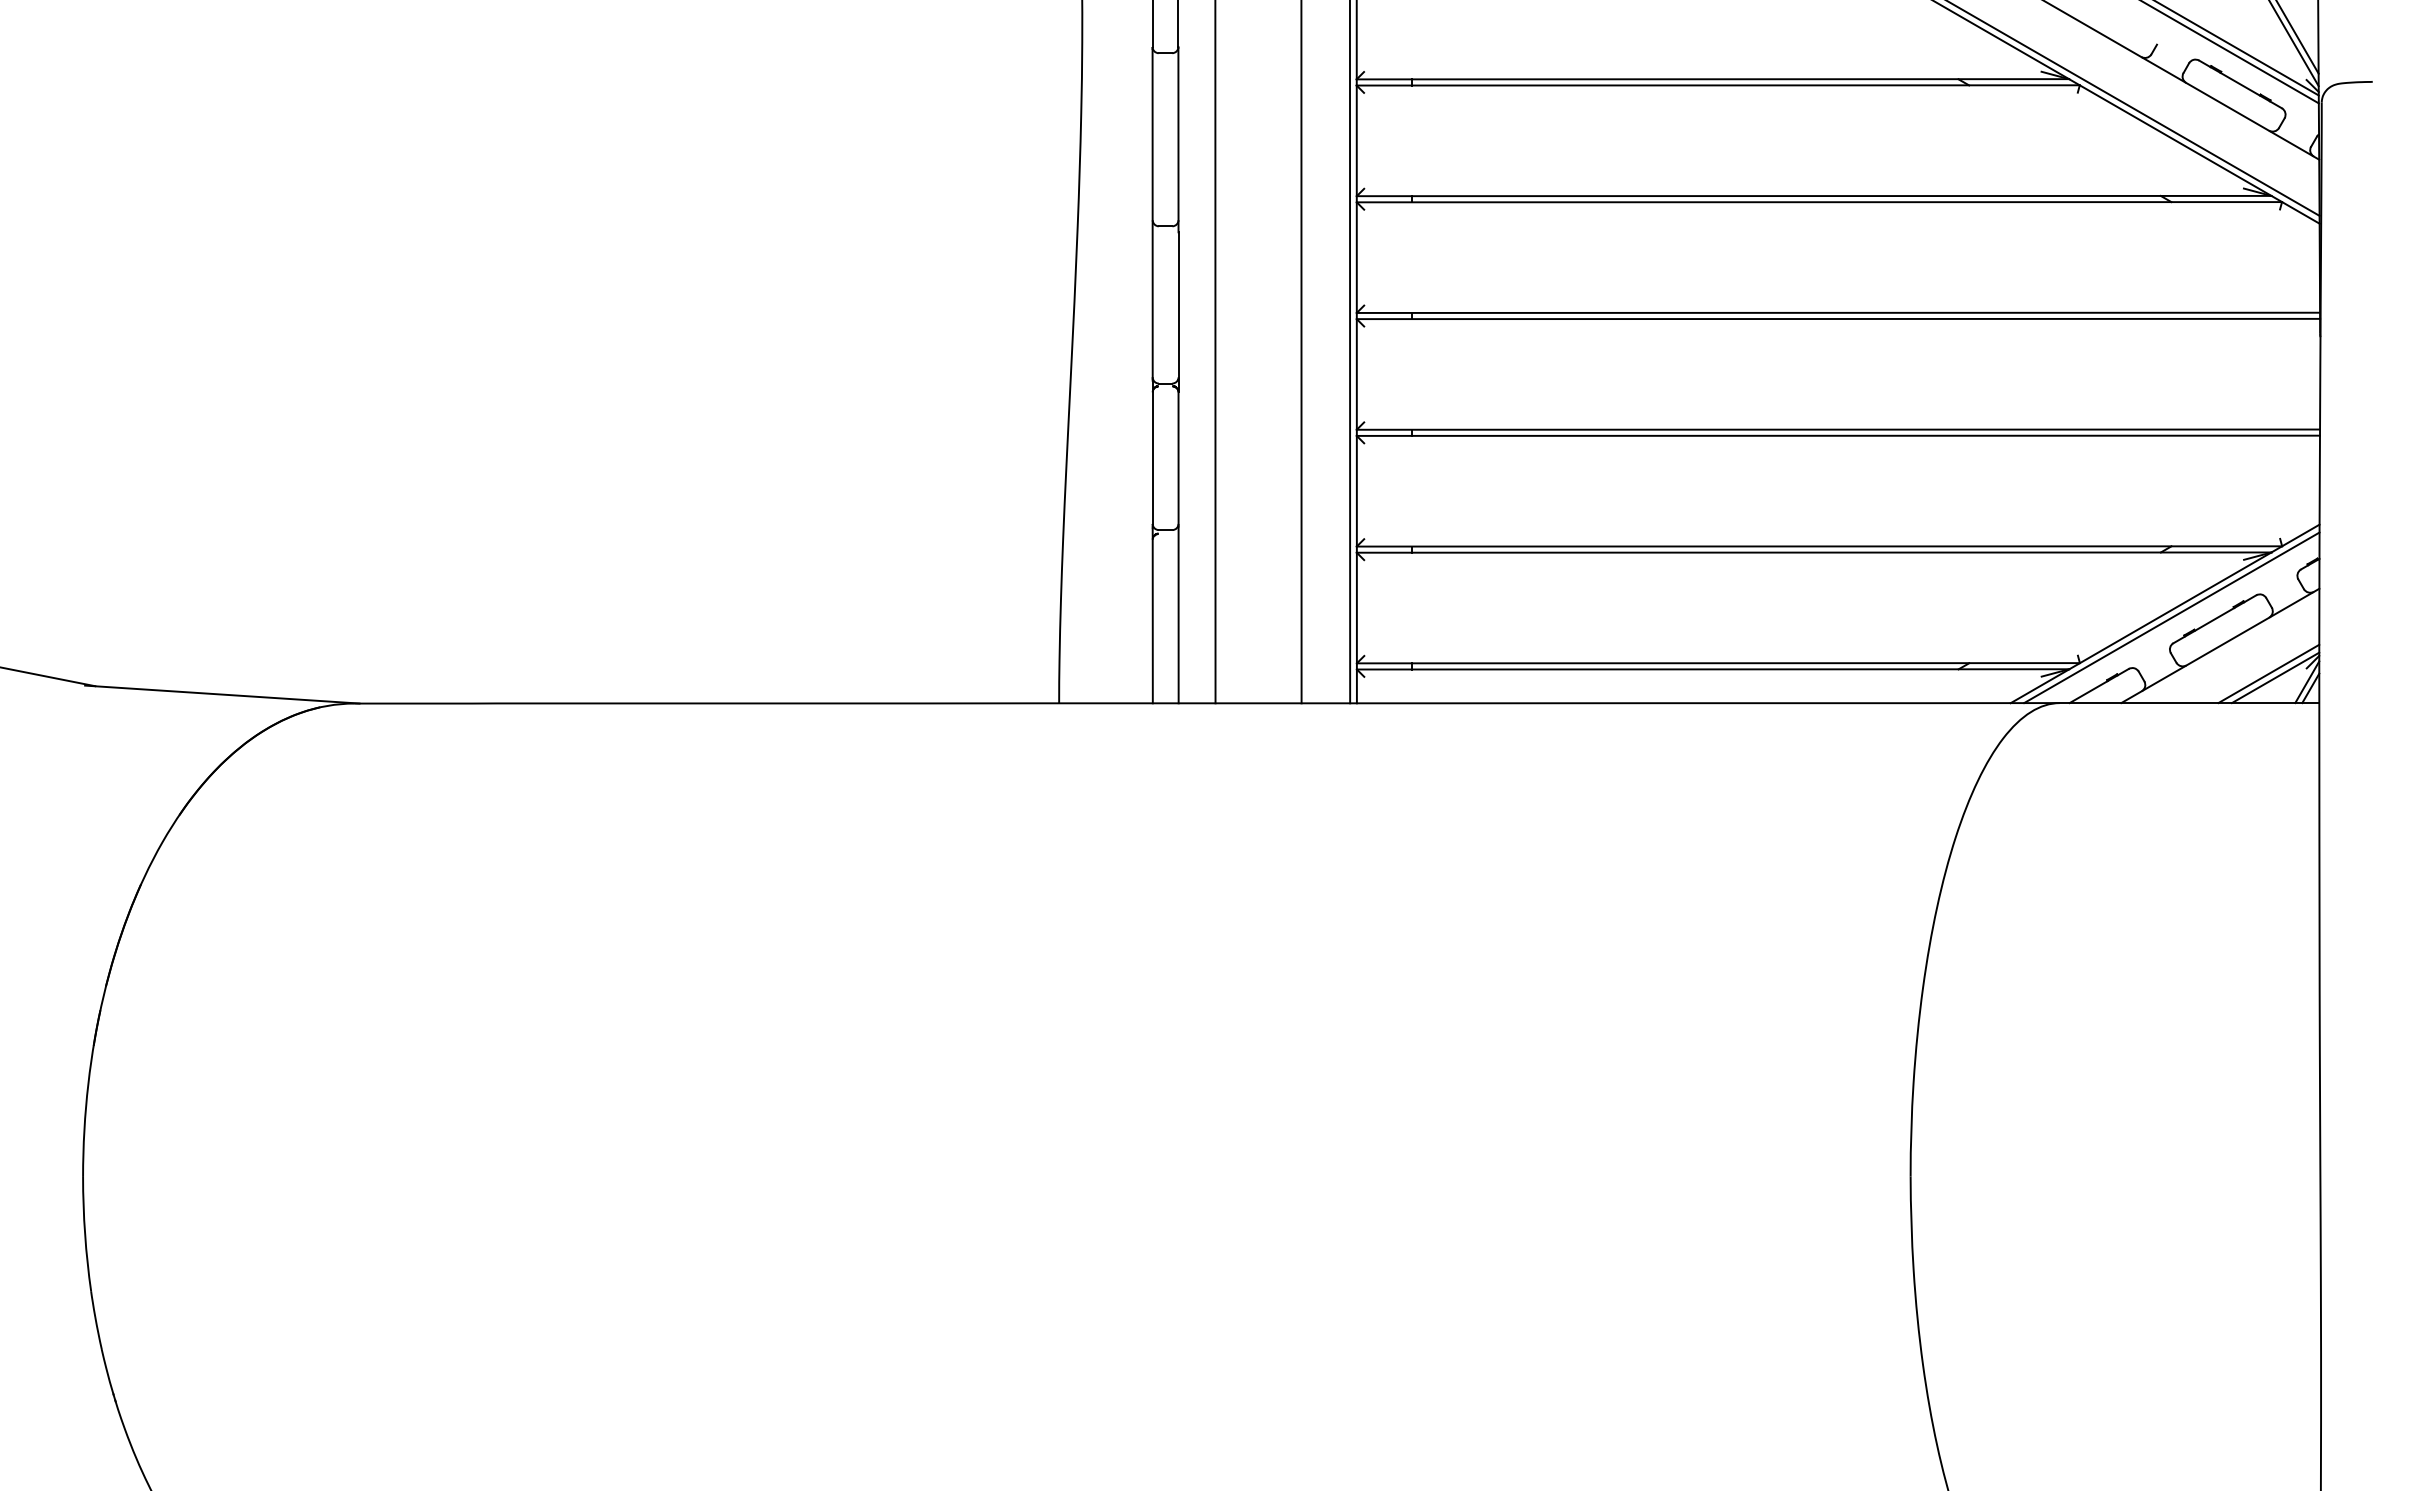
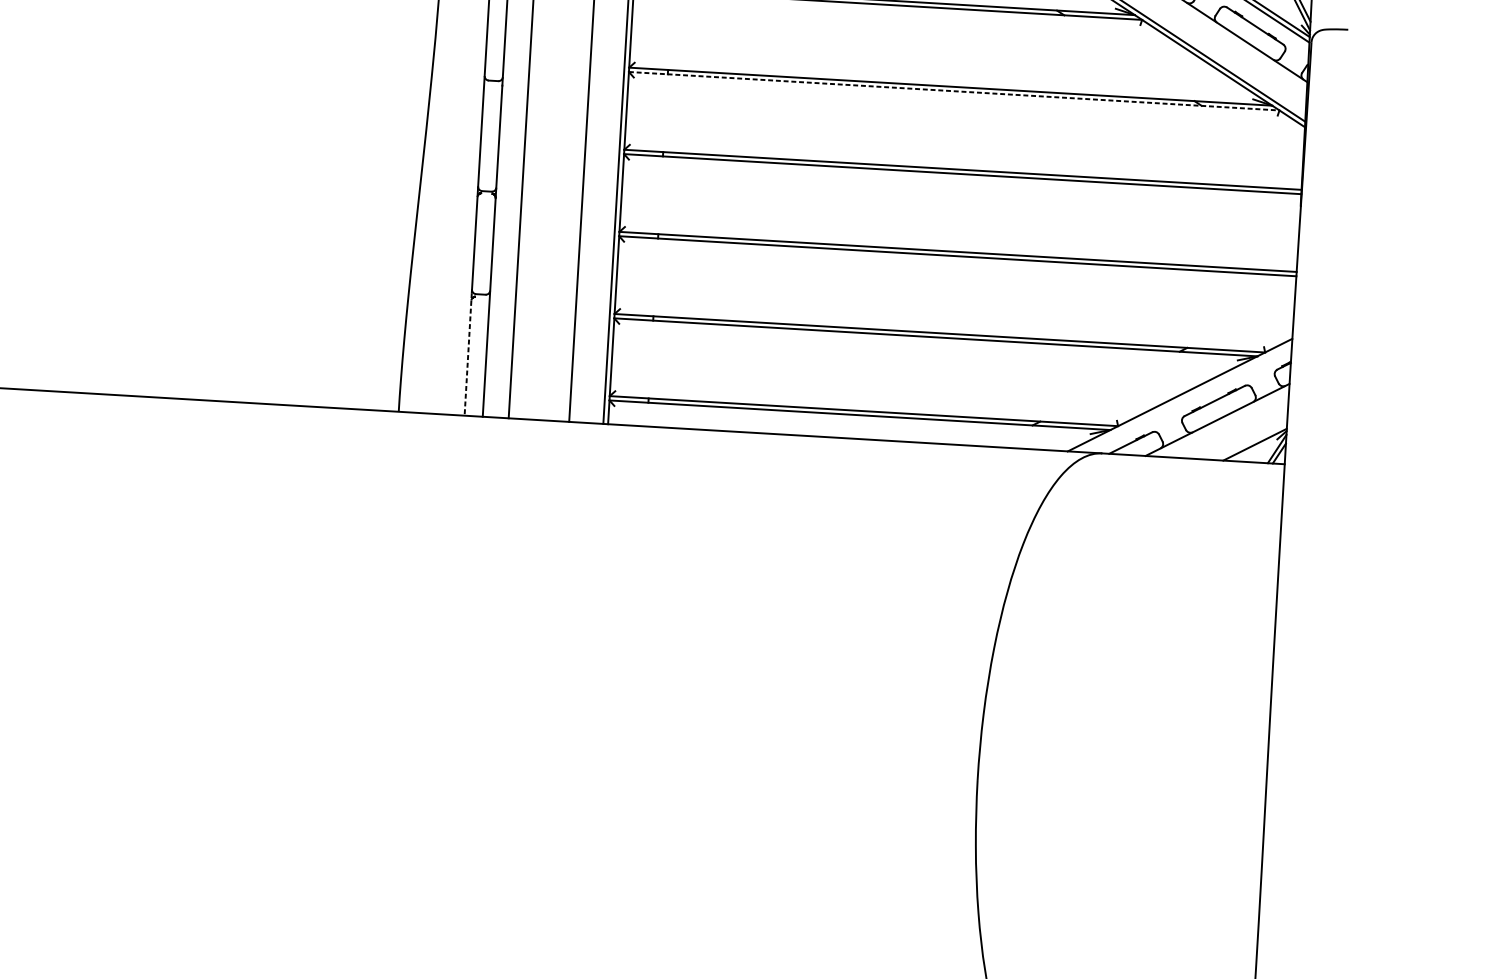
line: (1819, 202) -> (954, 91), solid -> dashed
line: (1152, 616) -> (468, 354), solid -> dashed
line: (2171, 617) -> (1184, 397), removed
line: (2268, 673) -> (1250, 441), removed

